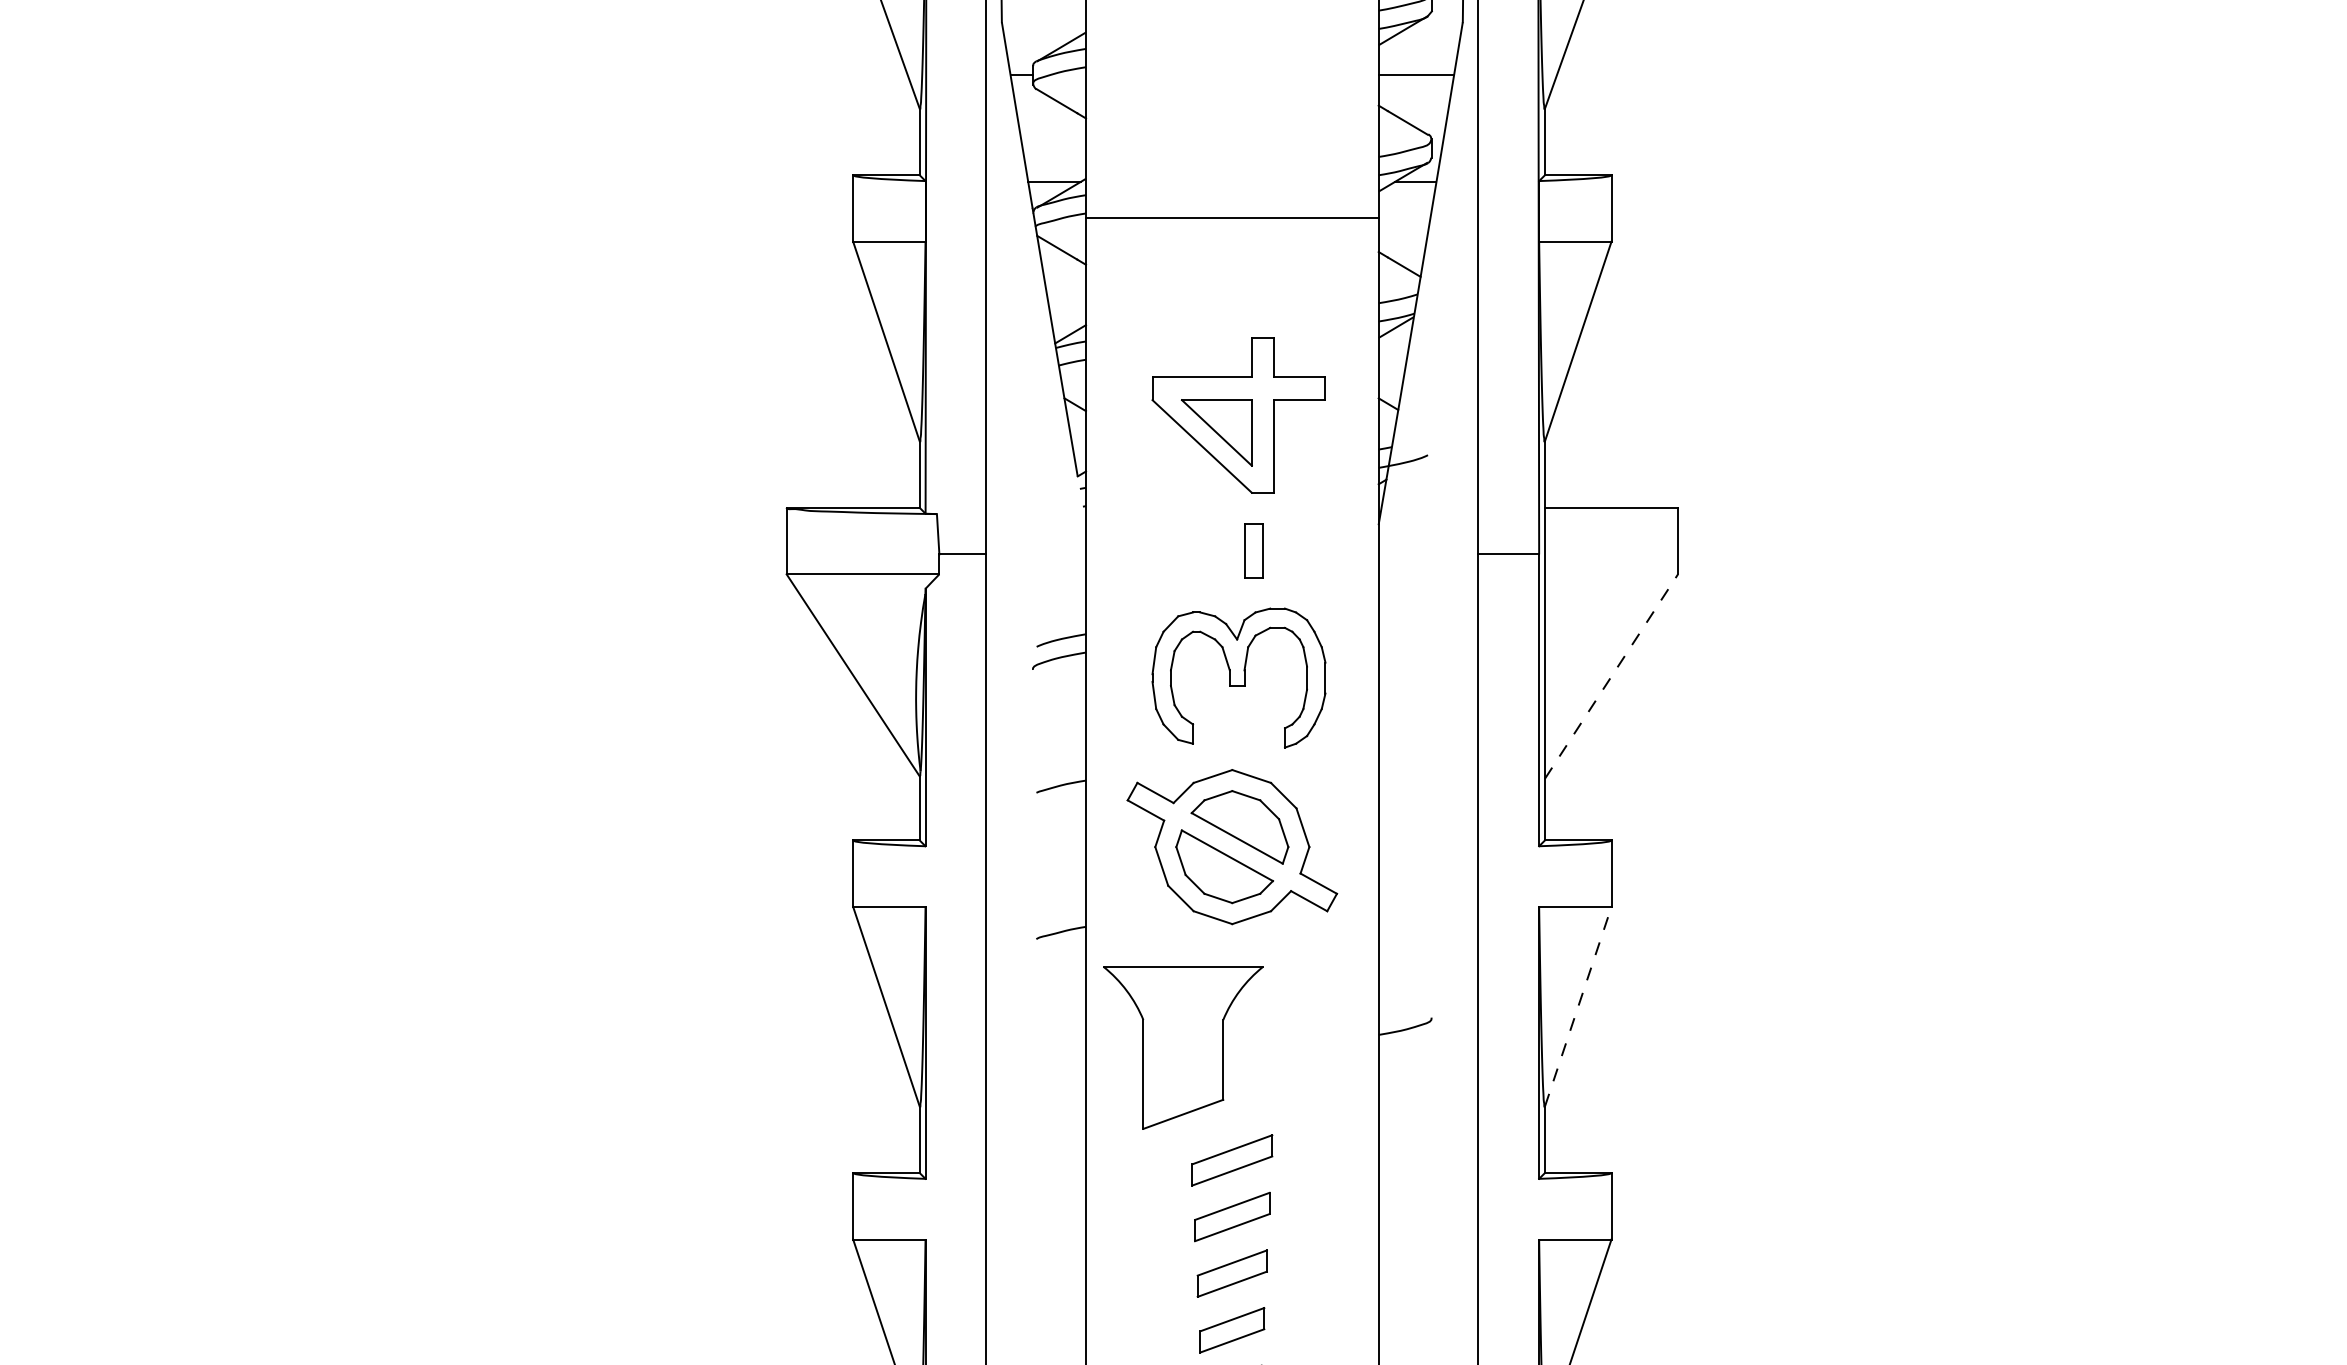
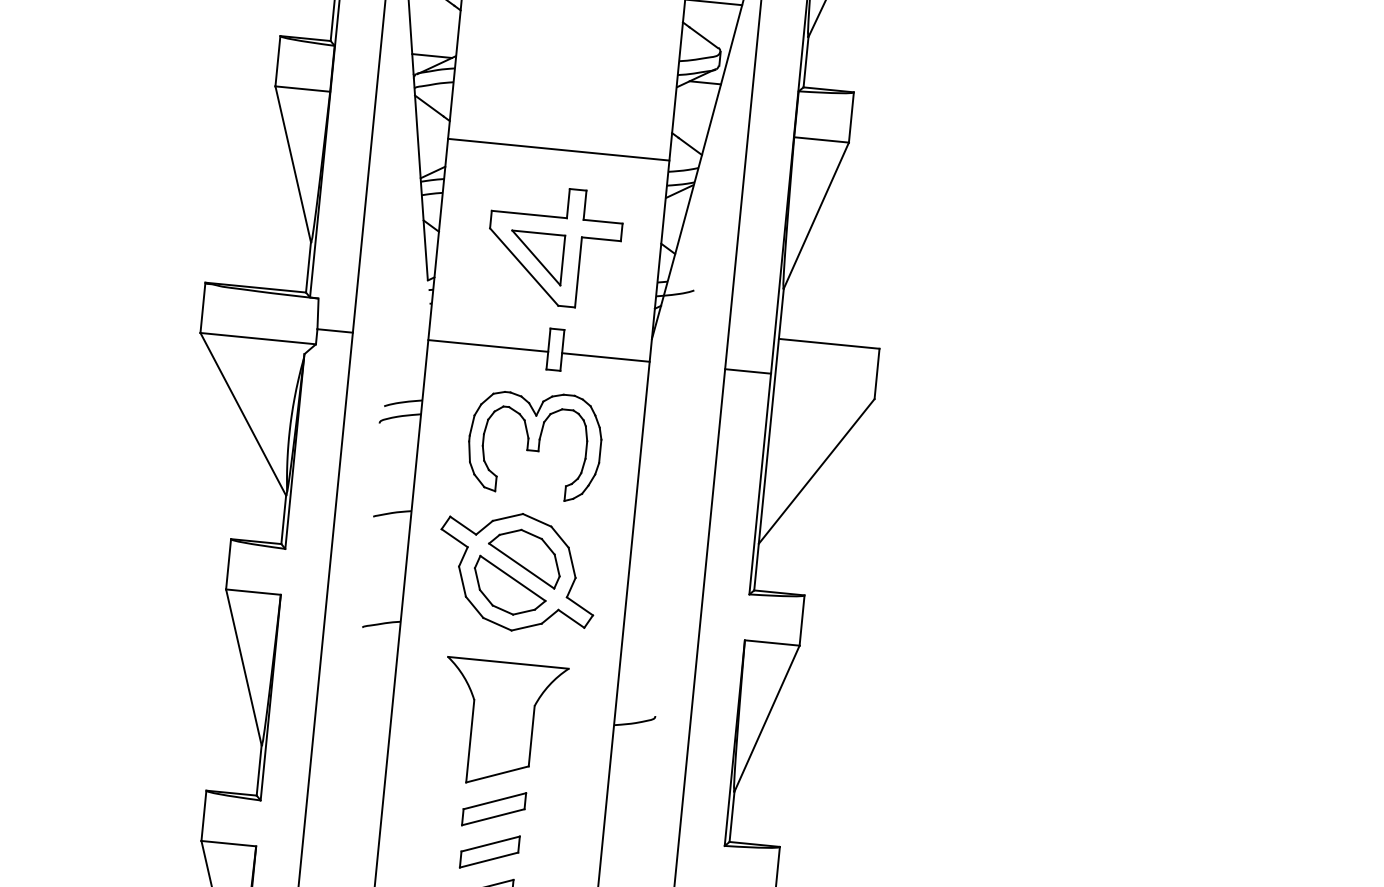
line: (1232, 218) -> (558, 149), moved
line: (1165, 554) -> (488, 346), added
line: (1320, 554) -> (605, 357), added
line: (1611, 676) -> (816, 471), dashed -> solid
line: (1578, 1006) -> (767, 718), dashed -> solid
part: (1183, 1047) -> (502, 723), moved

